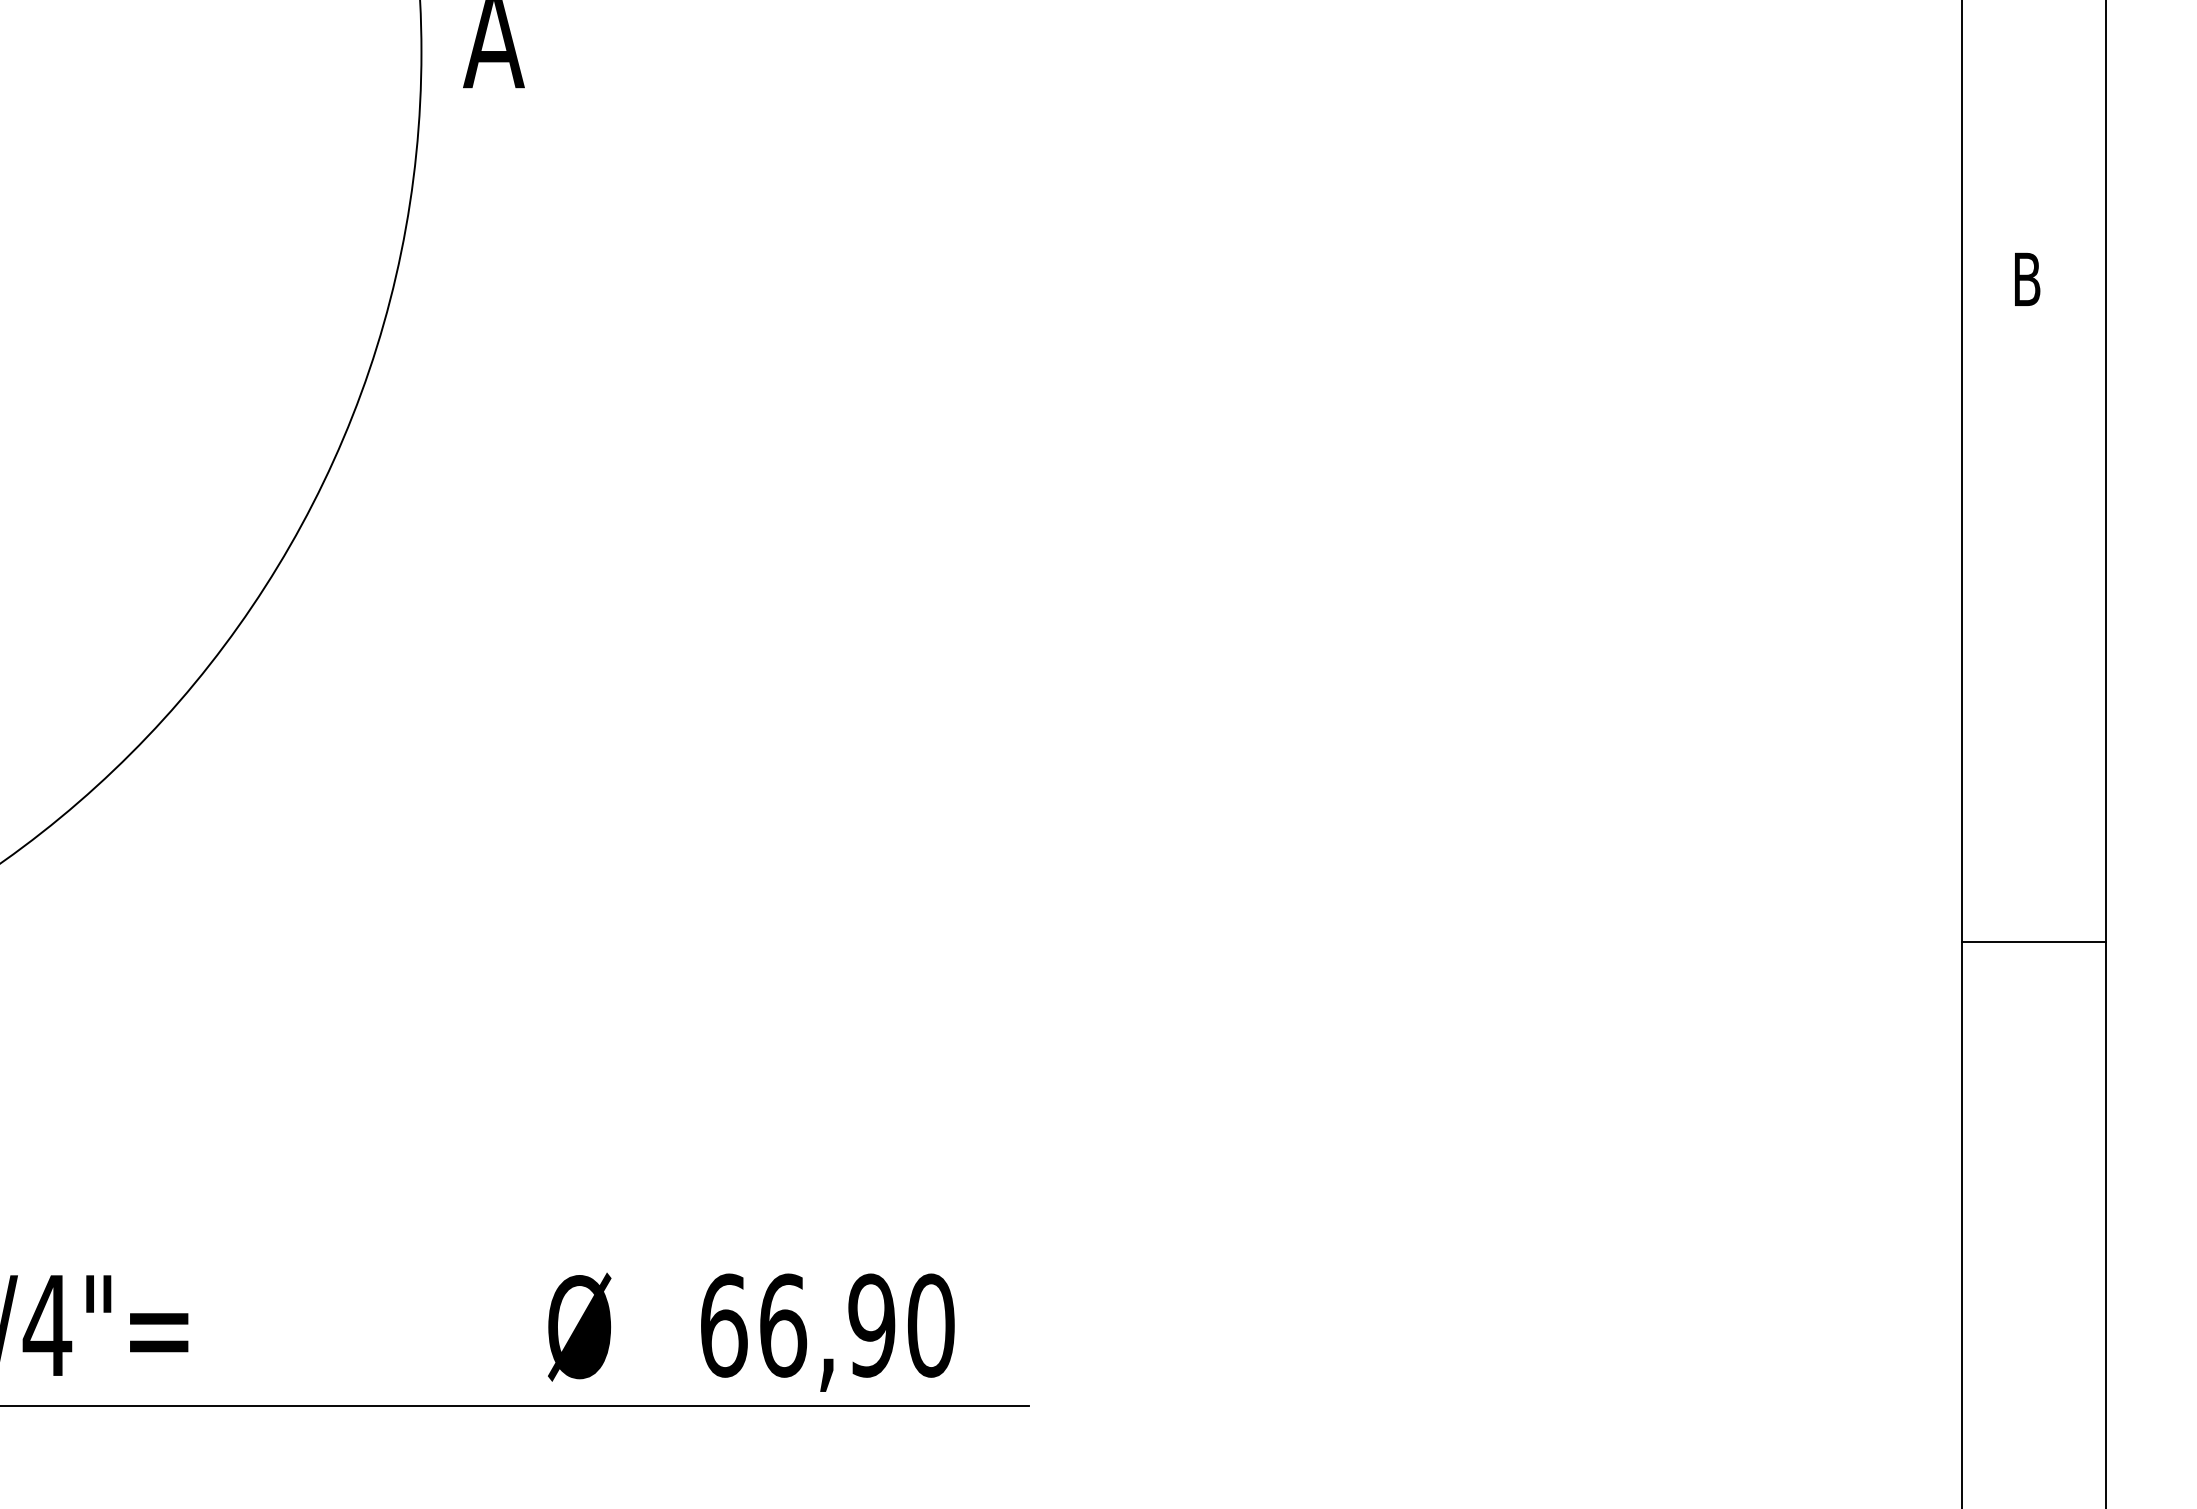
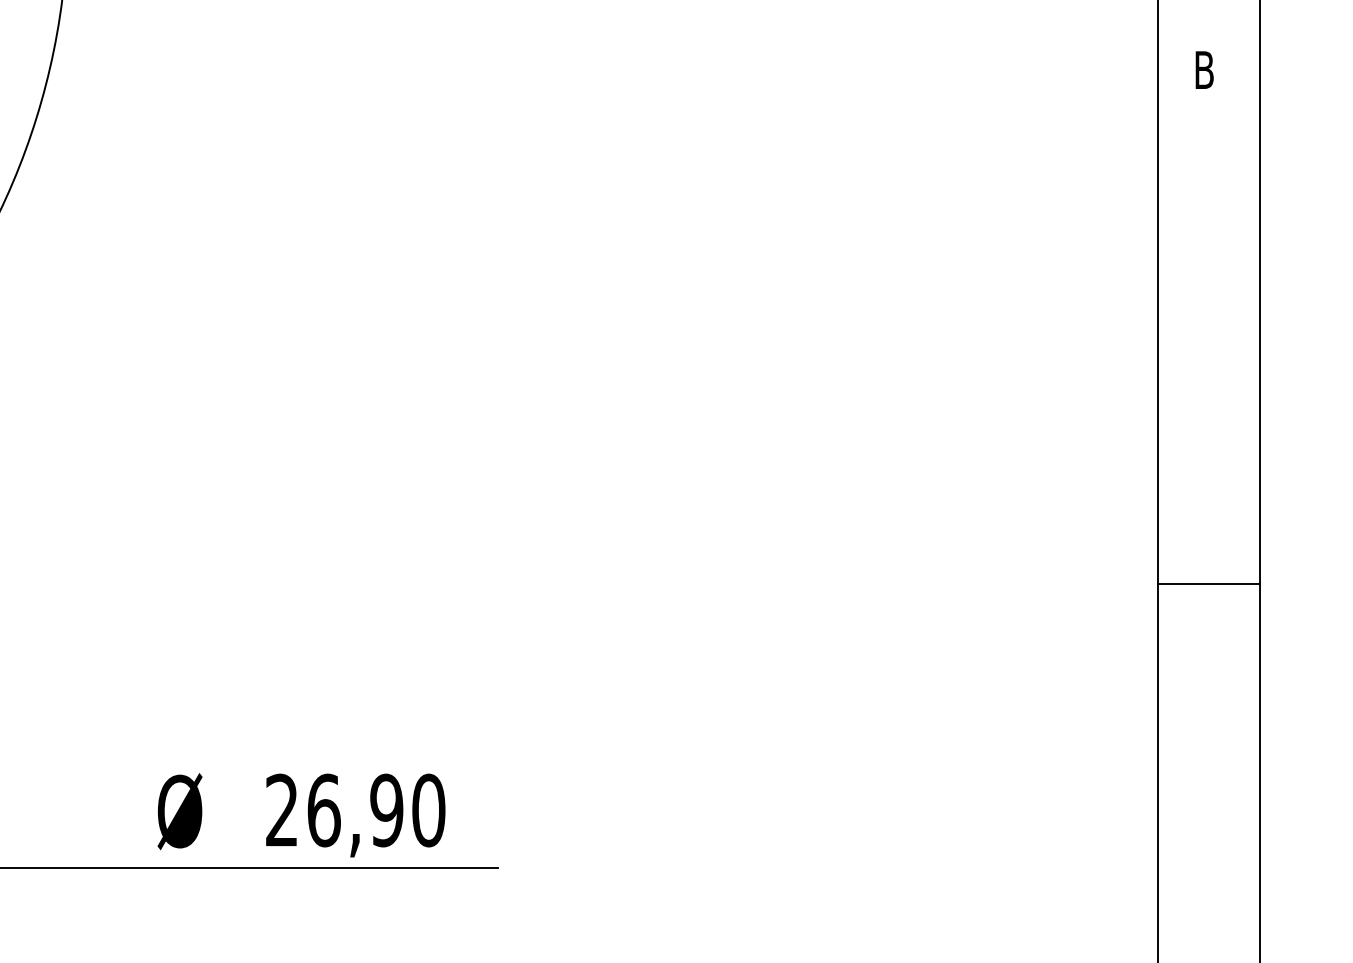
line: (2033, 941) -> (1208, 583), moved
text: (724, 1325) -> (282, 810), 66,90 -> 26,90

